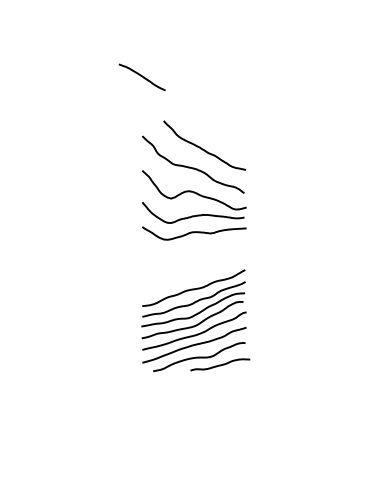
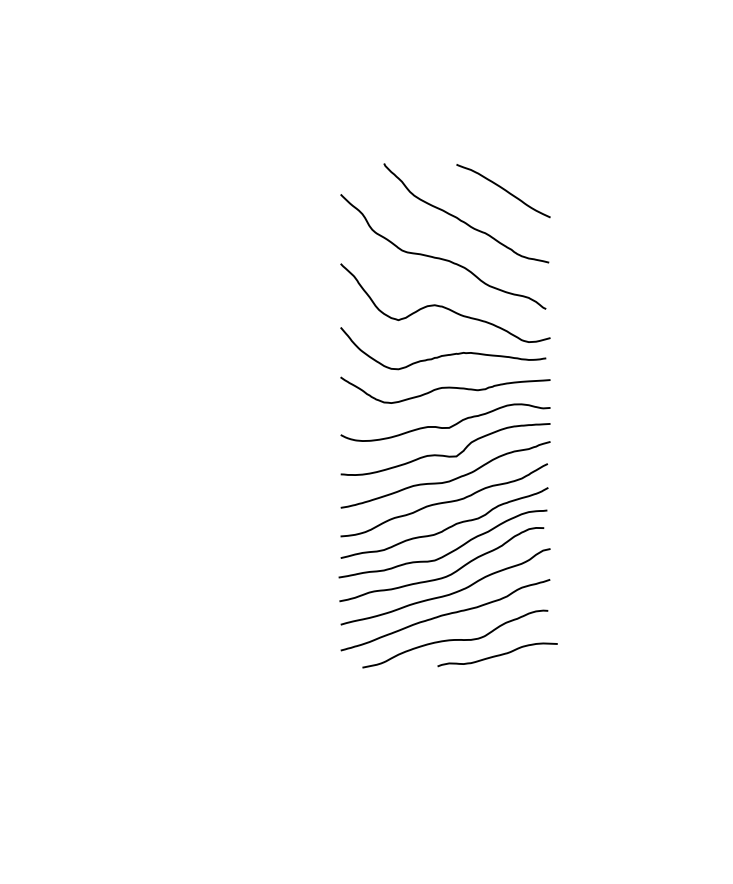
curve: (141, 76) -> (501, 189), moved
part: (194, 265) -> (445, 454), added

